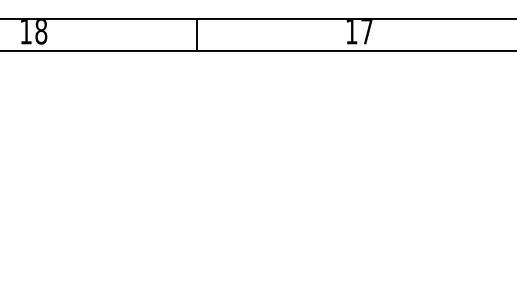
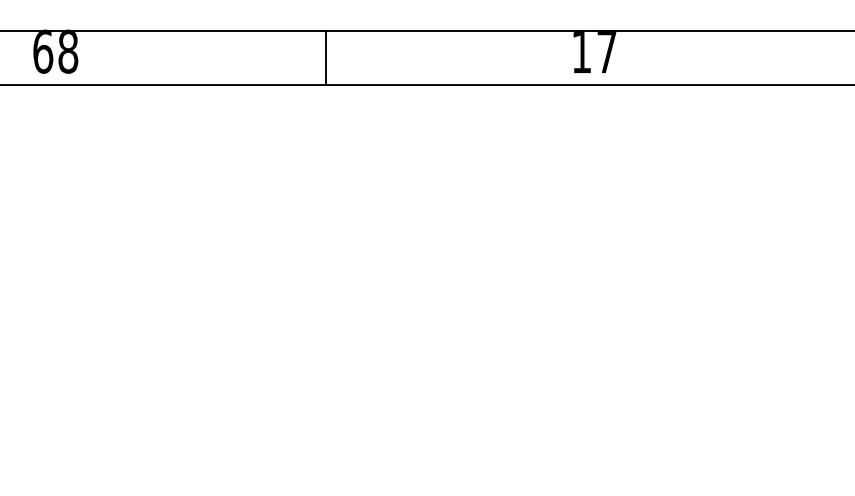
text: (26, 32) -> (43, 53), 18 -> 68

